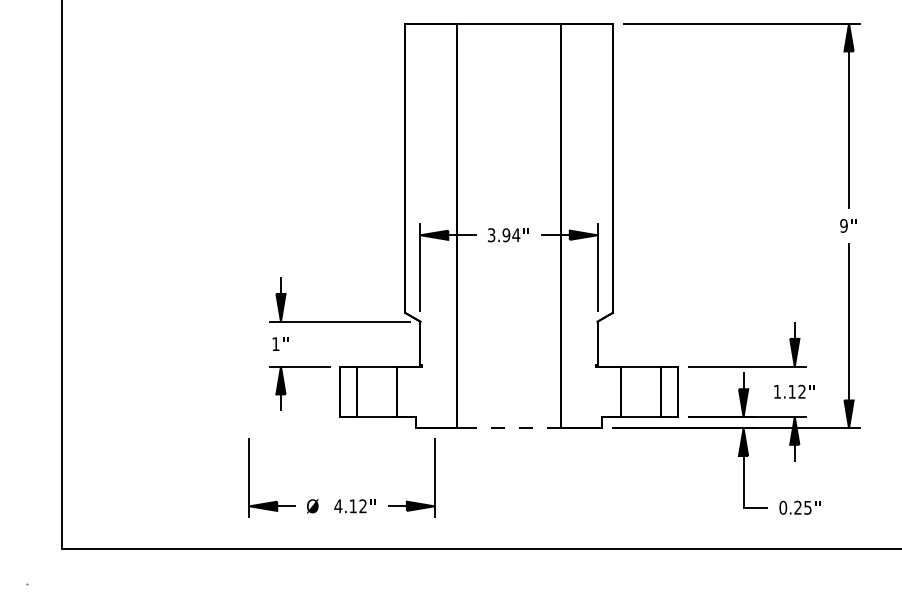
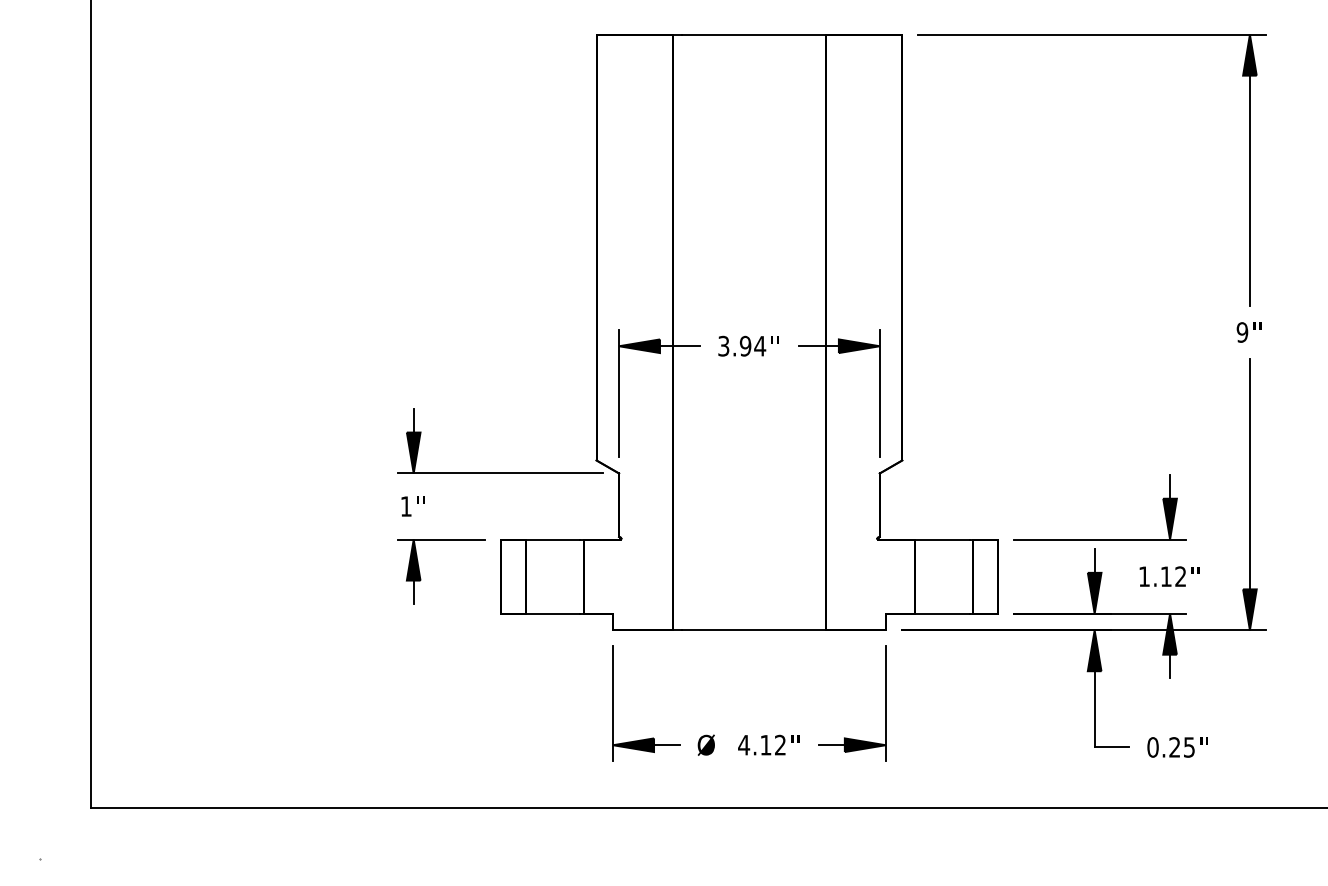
line: (512, 428) -> (754, 630), dashed -> solid
part: (340, 499) -> (747, 735), moved

